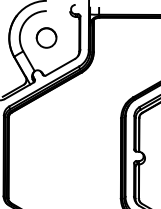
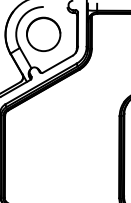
part: (46, 37) -> (43, 33), size x1.67

